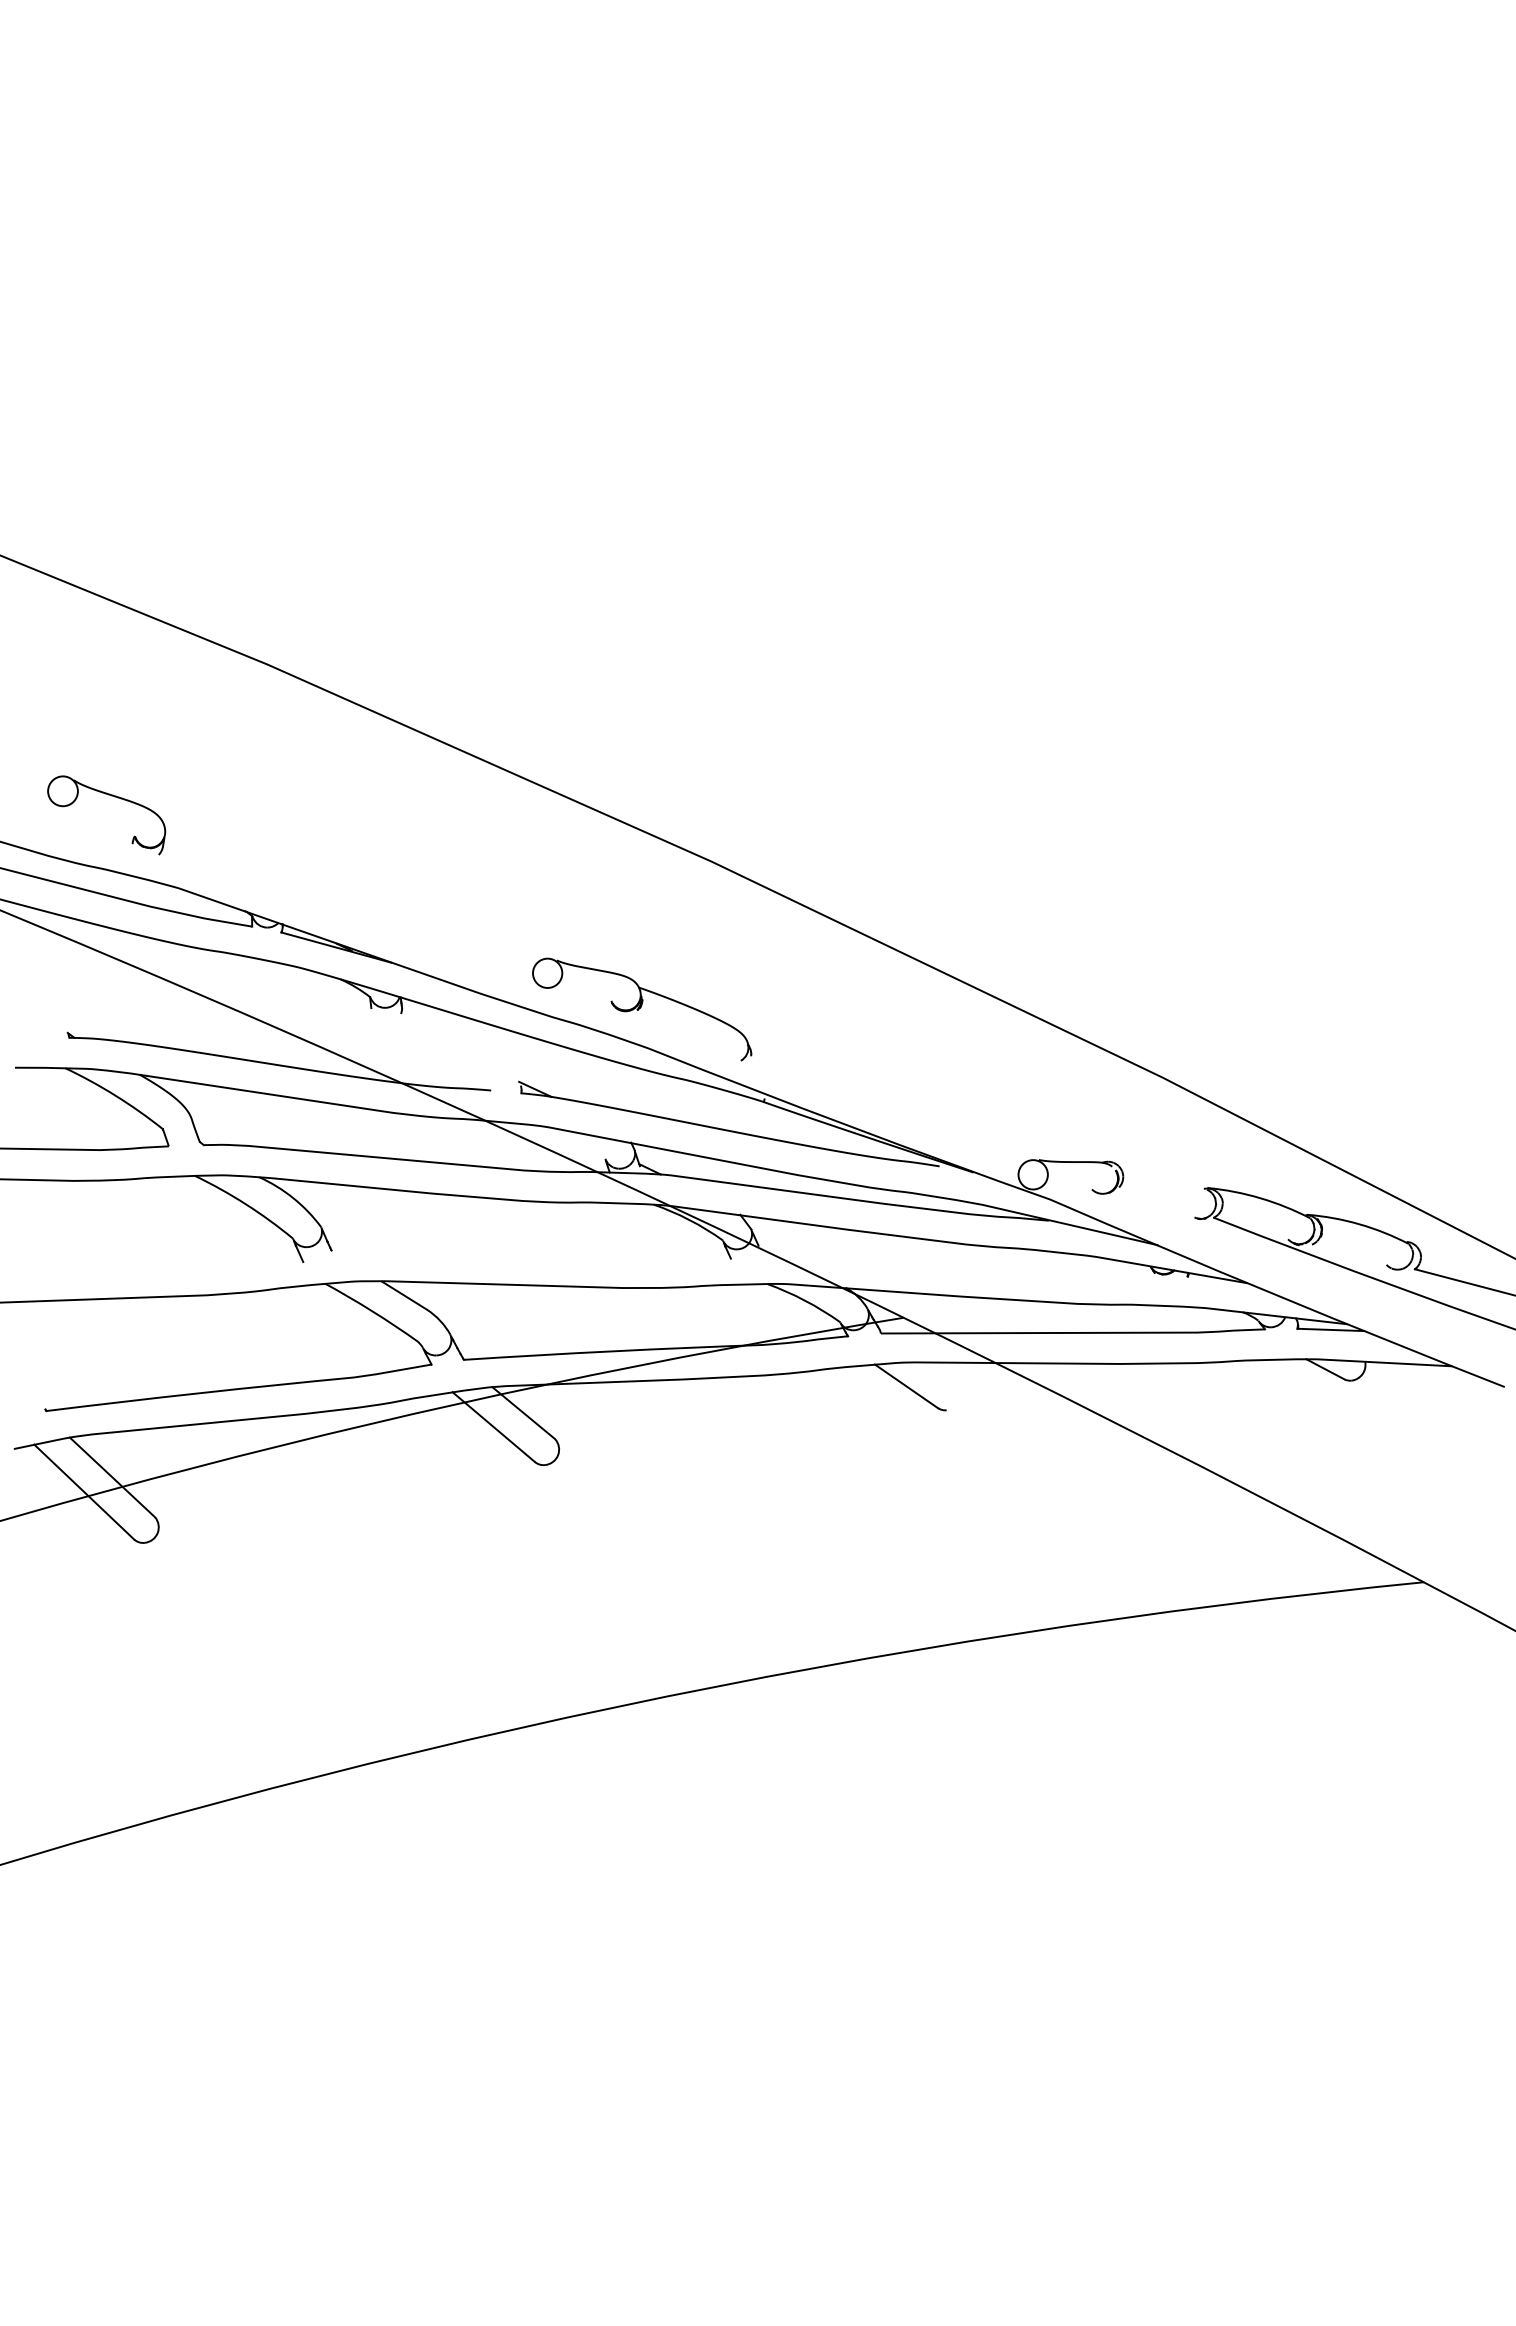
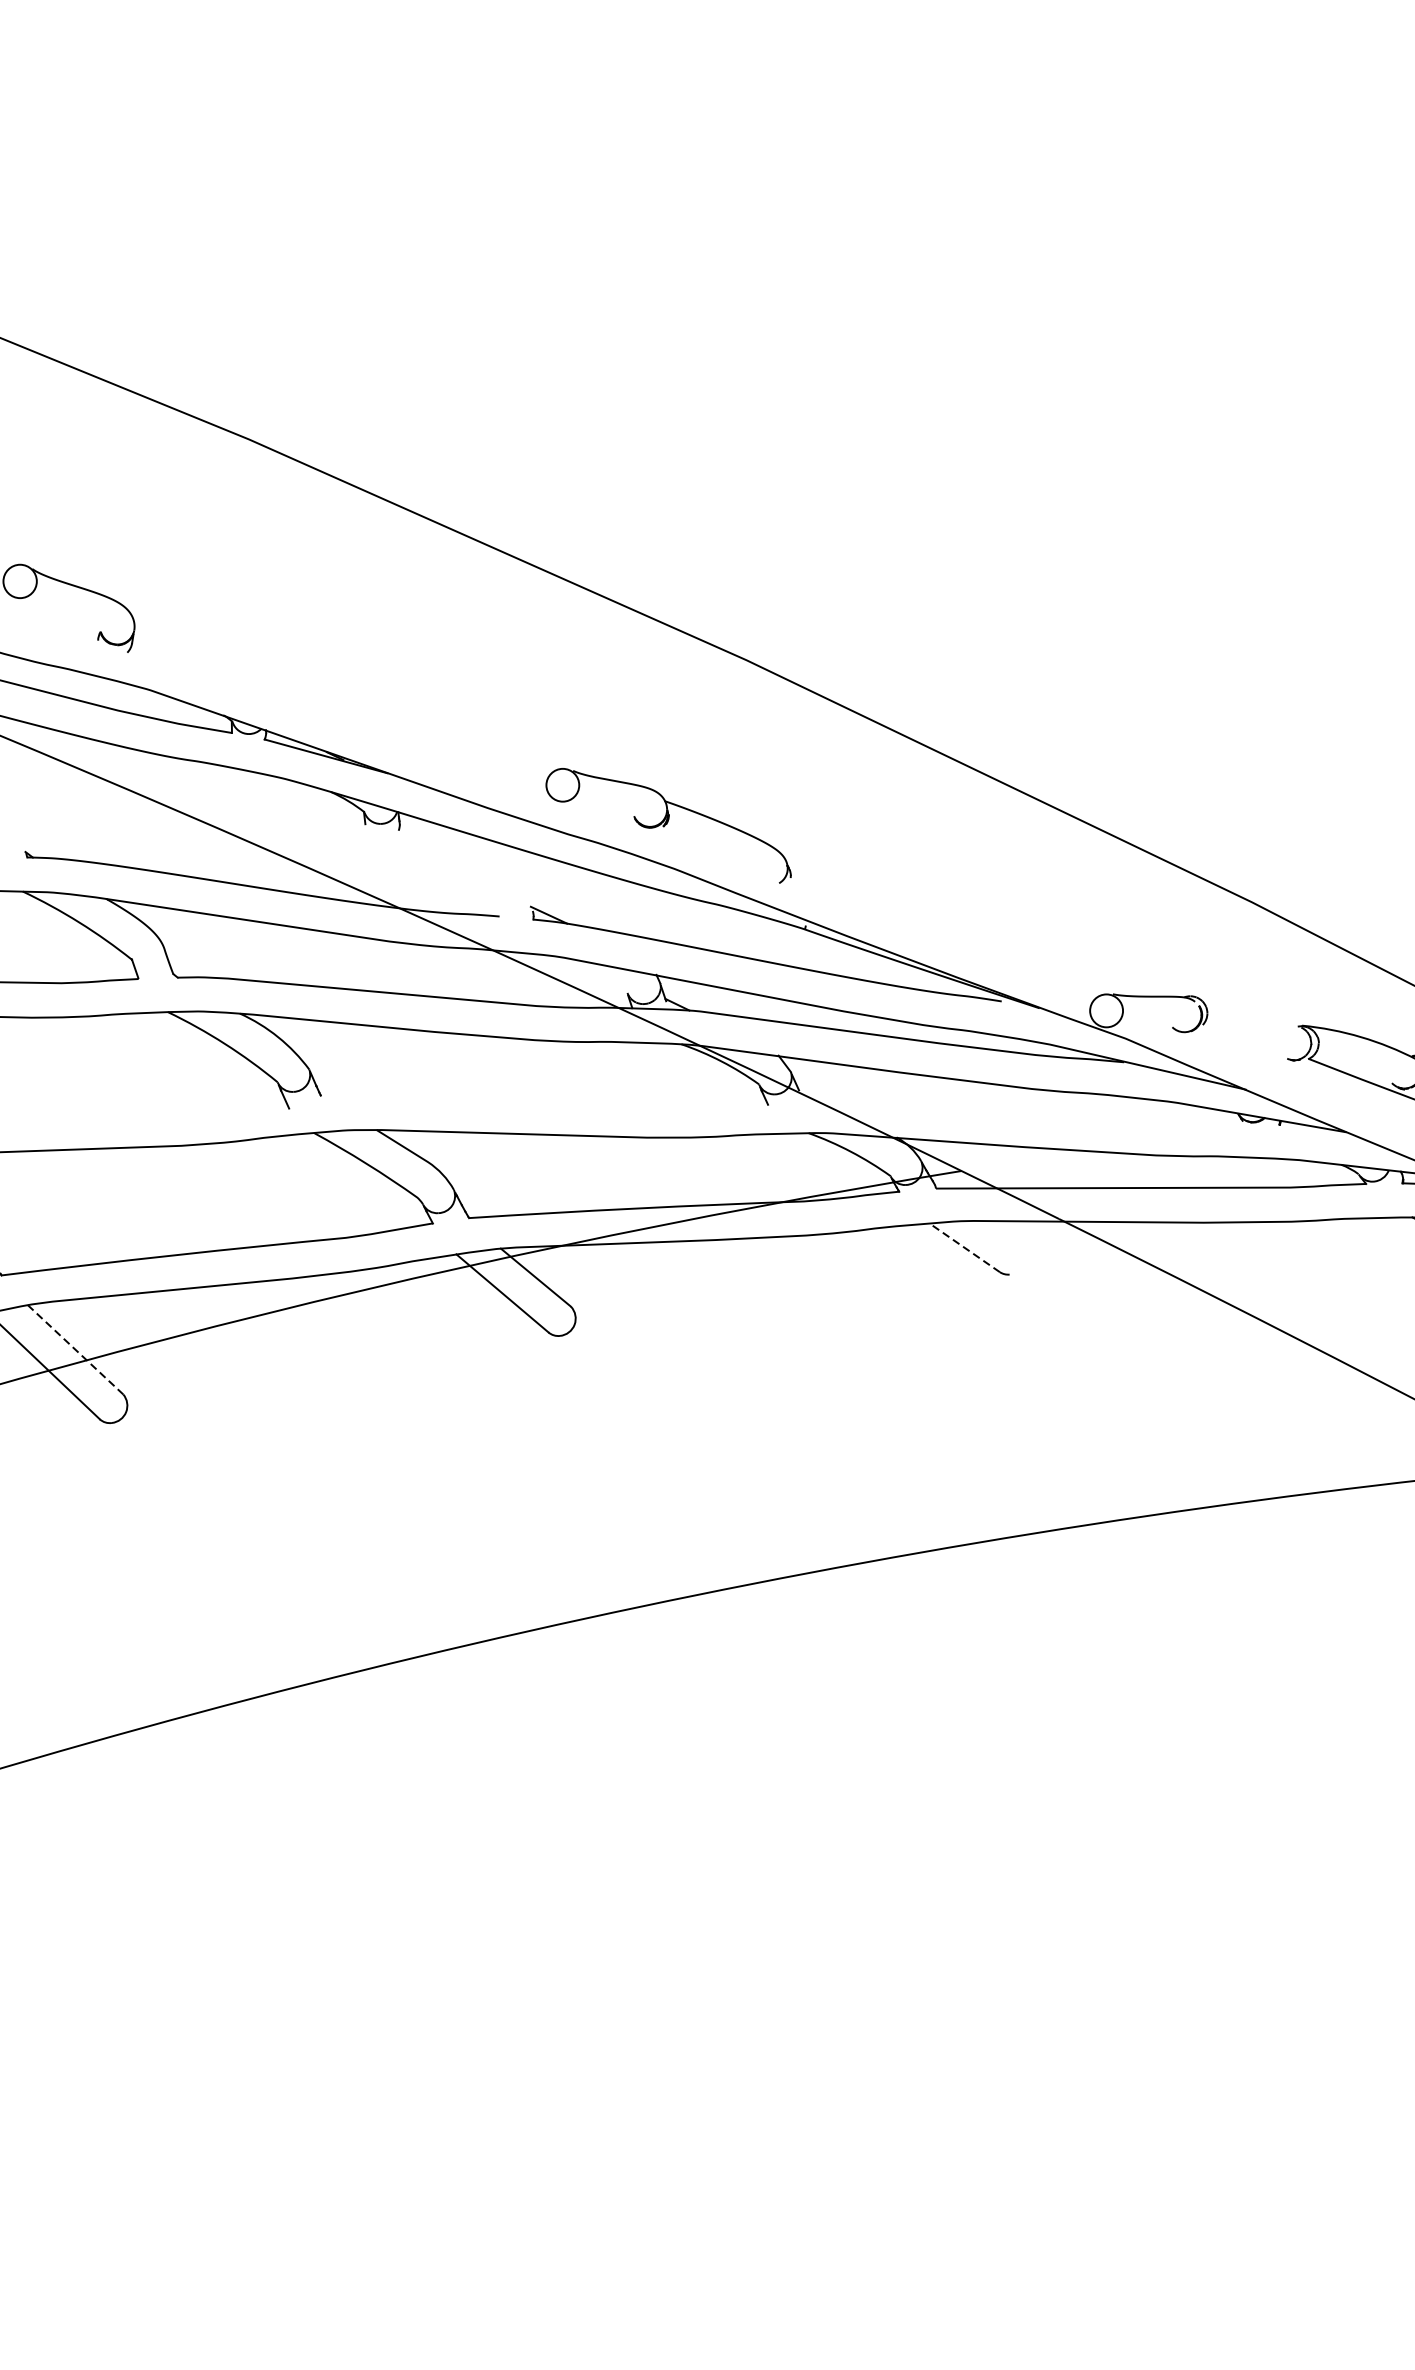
line: (906, 1386) -> (964, 1247), solid -> dashed
line: (112, 1477) -> (75, 1349), solid -> dashed

